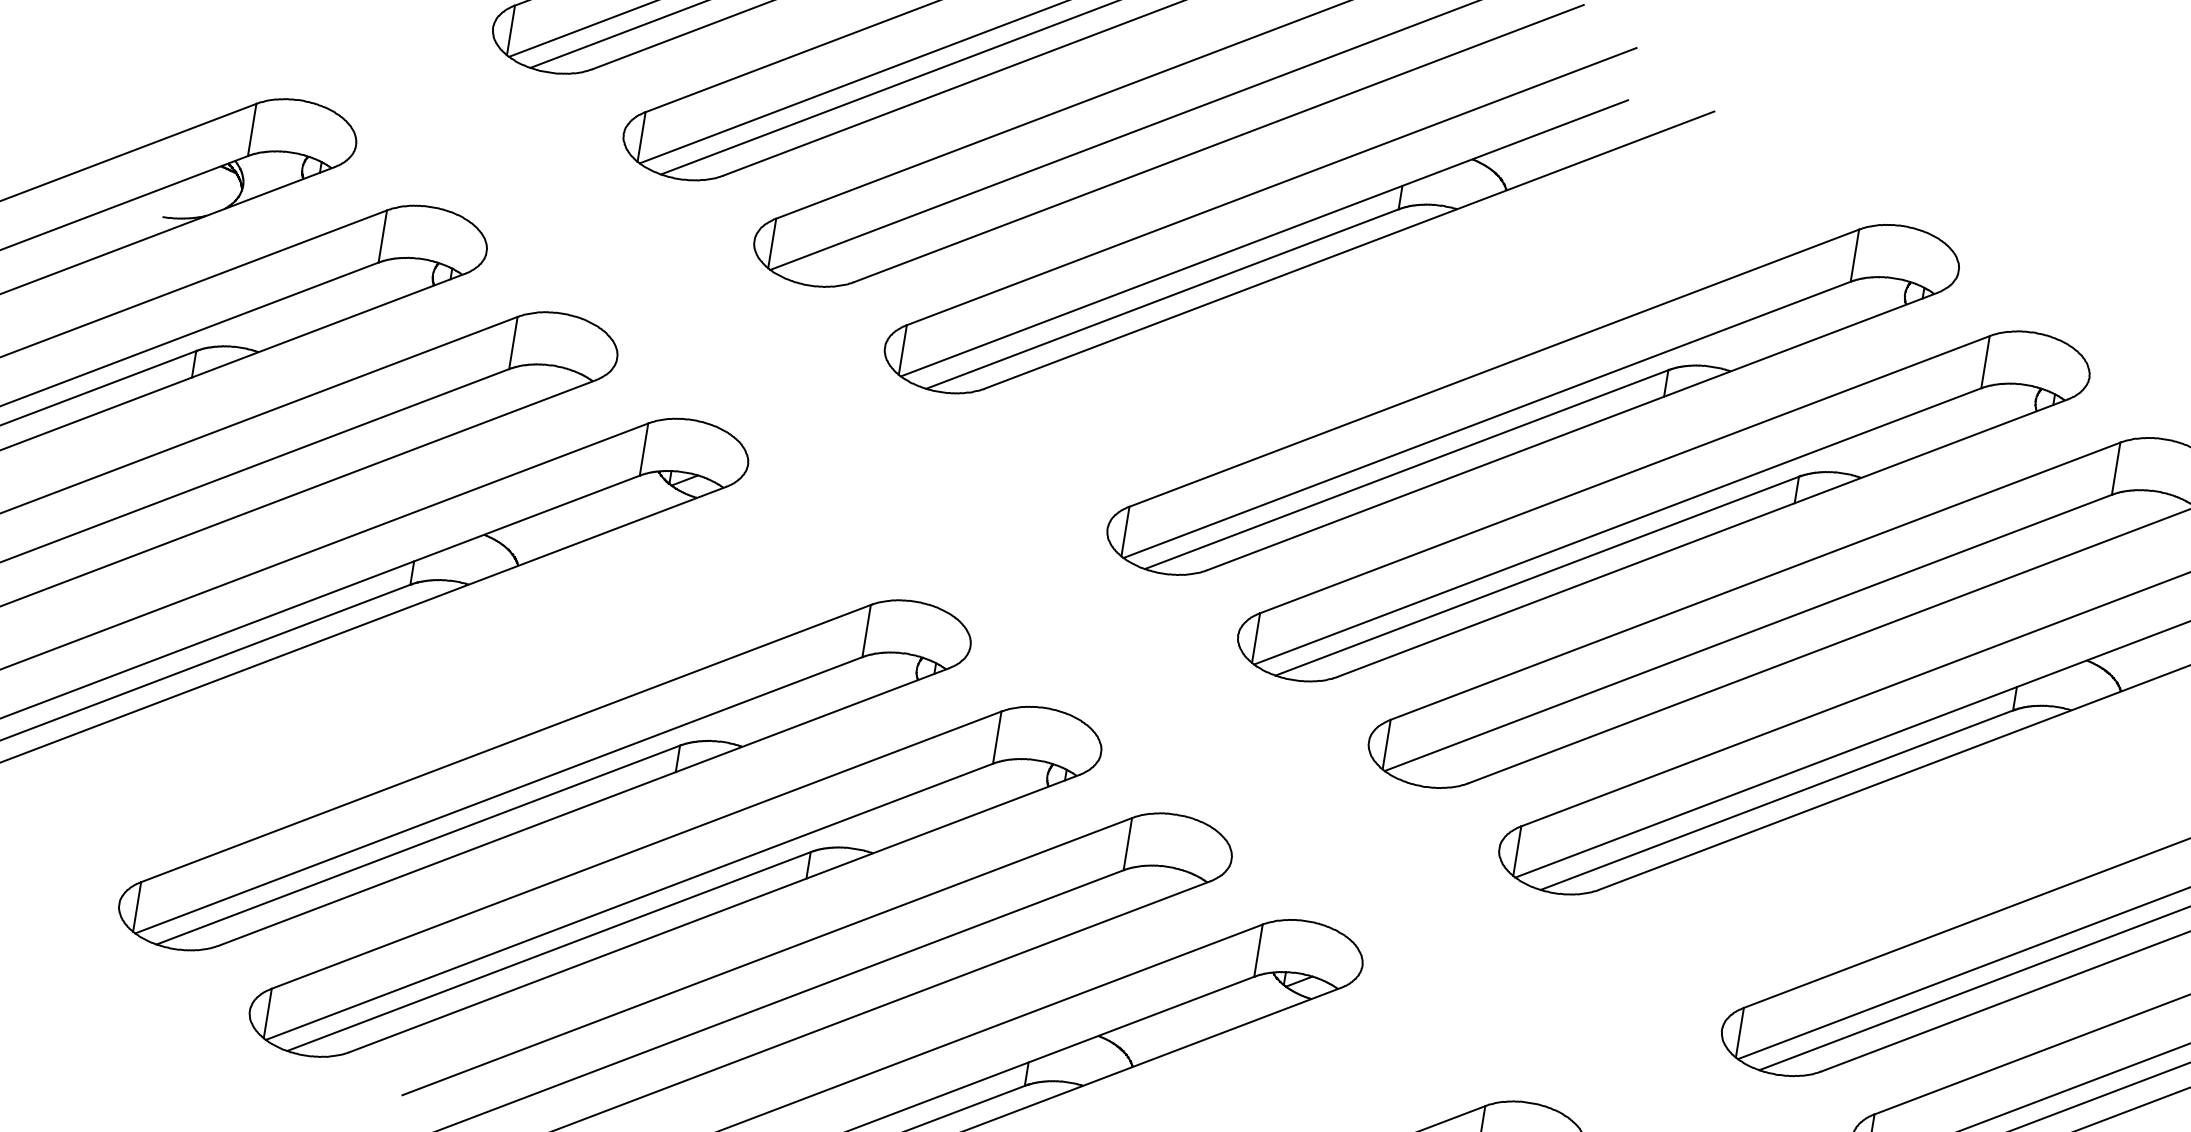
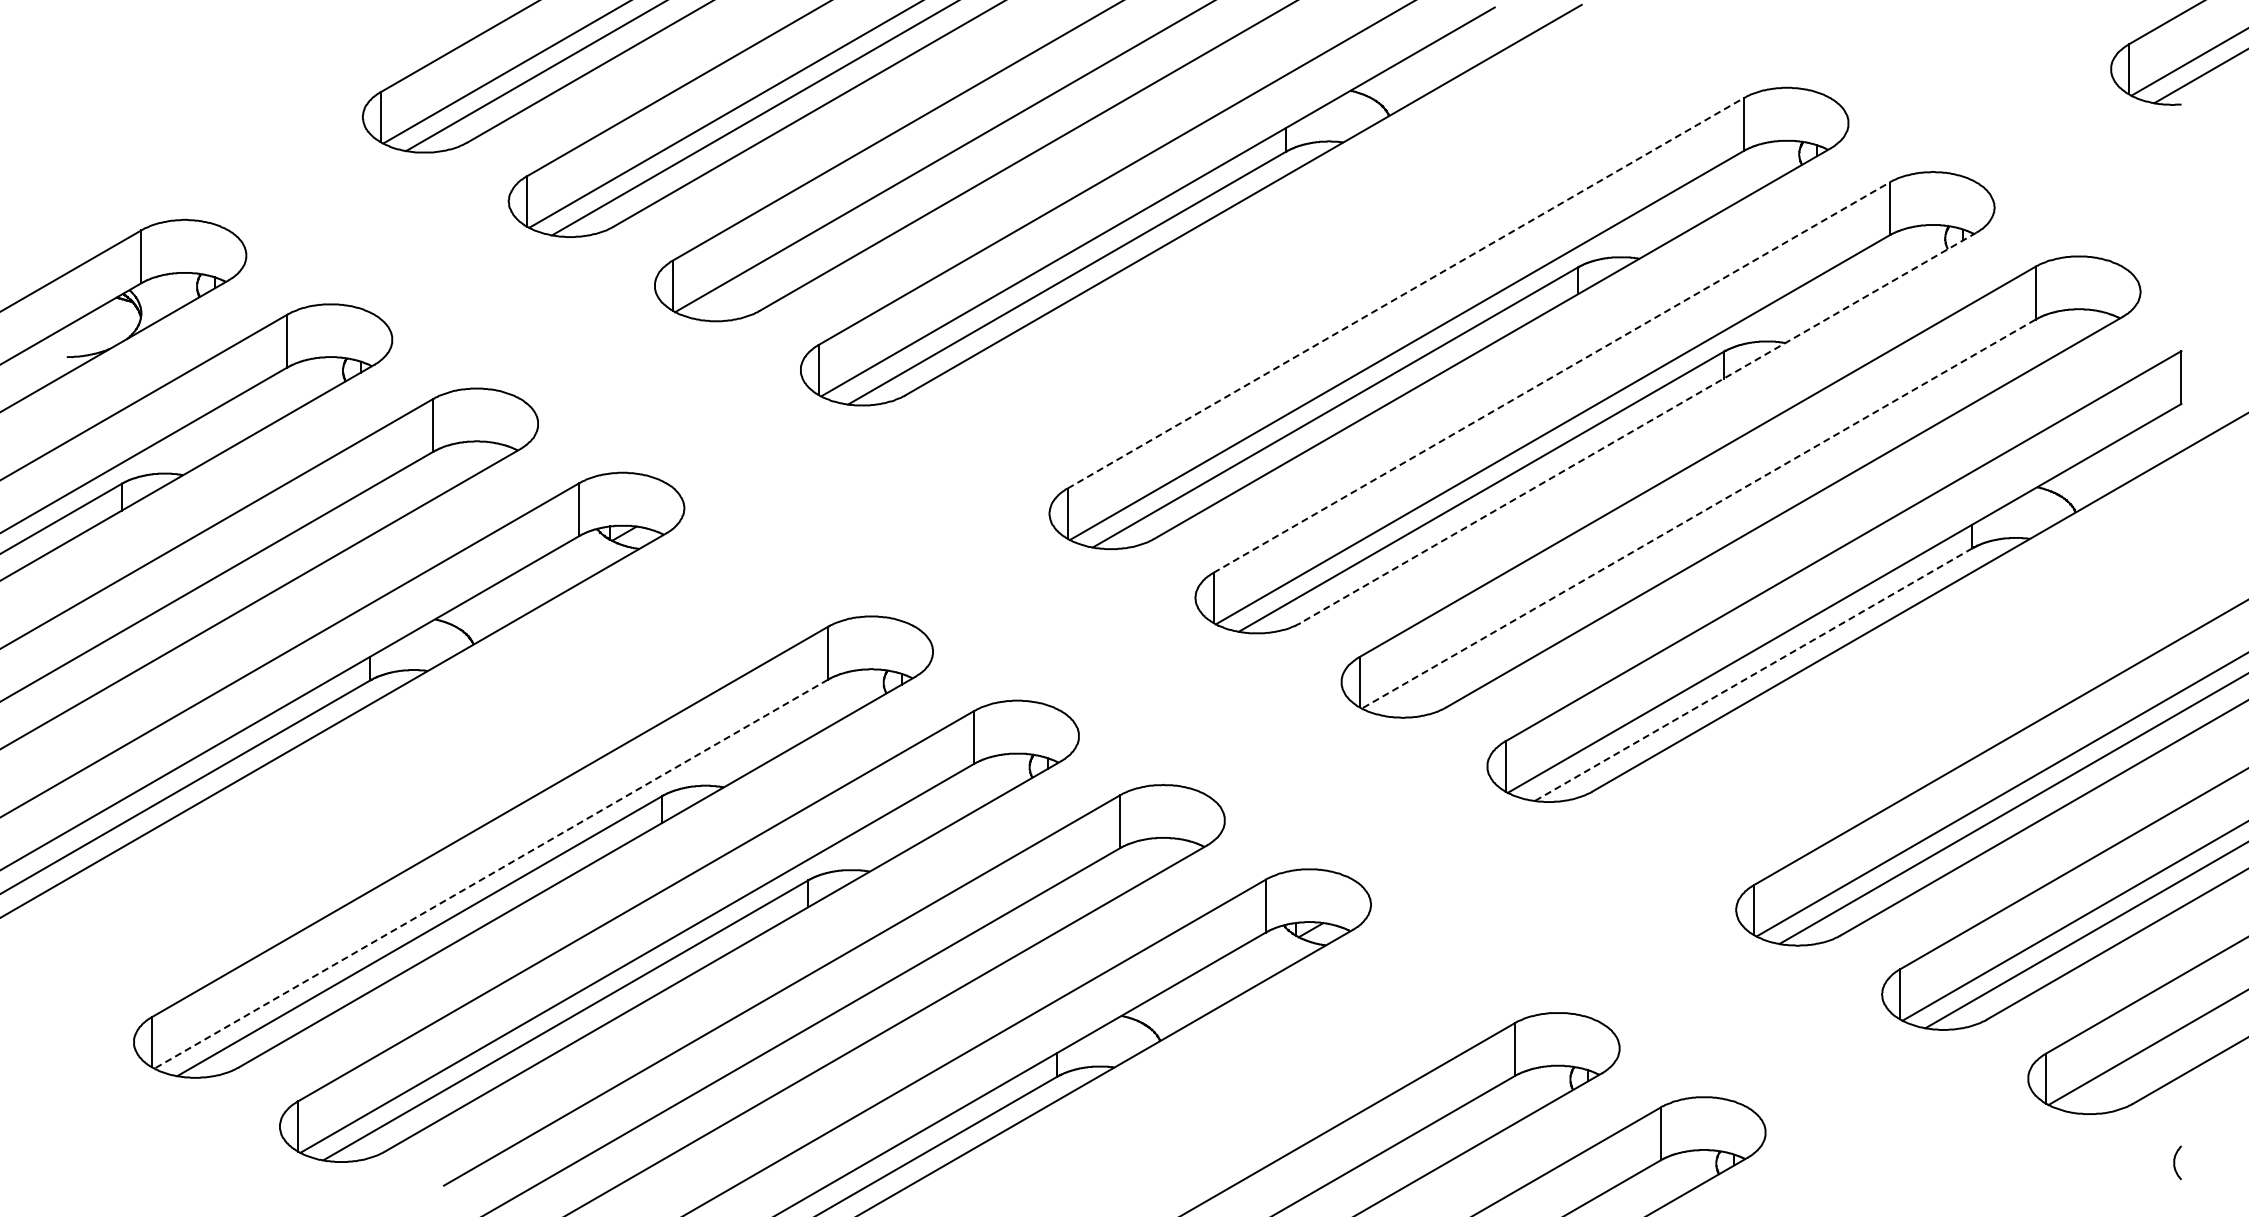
line: (1495, 368) -> (1406, 293), solid -> dashed
line: (1624, 474) -> (1551, 377), solid -> dashed
line: (1702, 538) -> (1638, 428), solid -> dashed
line: (1748, 633) -> (1698, 514), solid -> dashed
line: (499, 795) -> (491, 874), solid -> dashed
line: (1776, 800) -> (1753, 674), solid -> dashed

